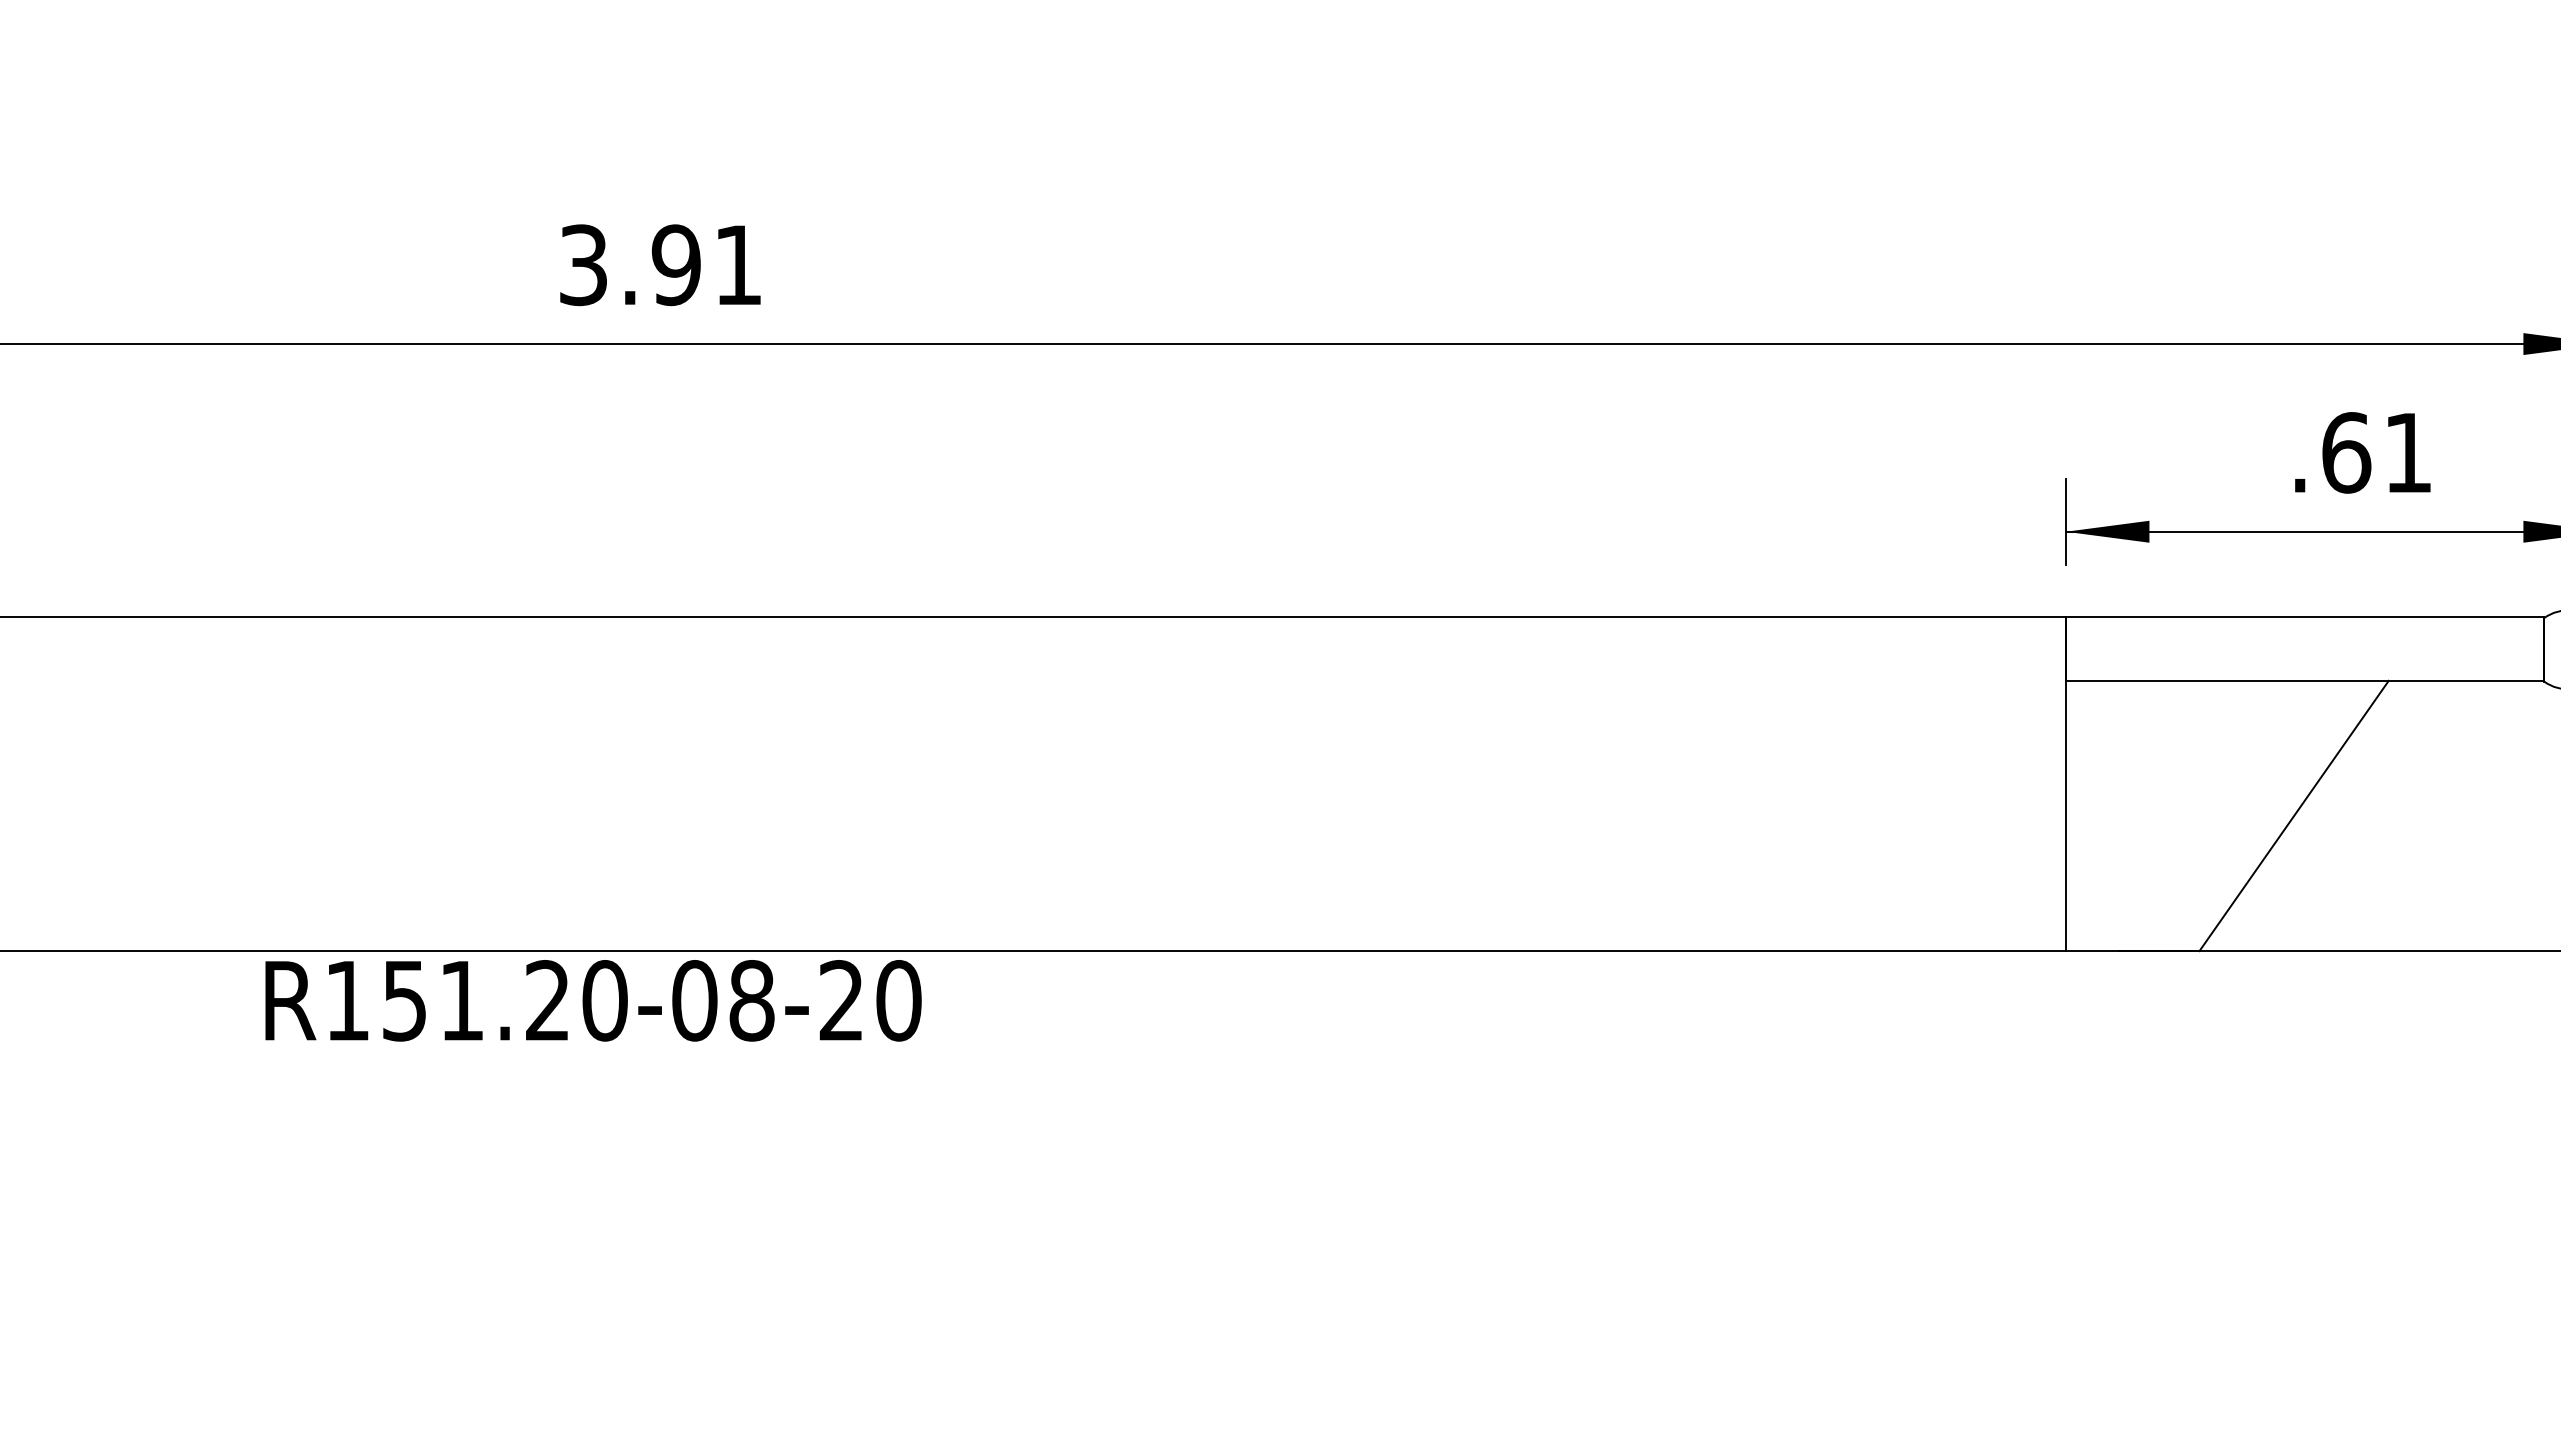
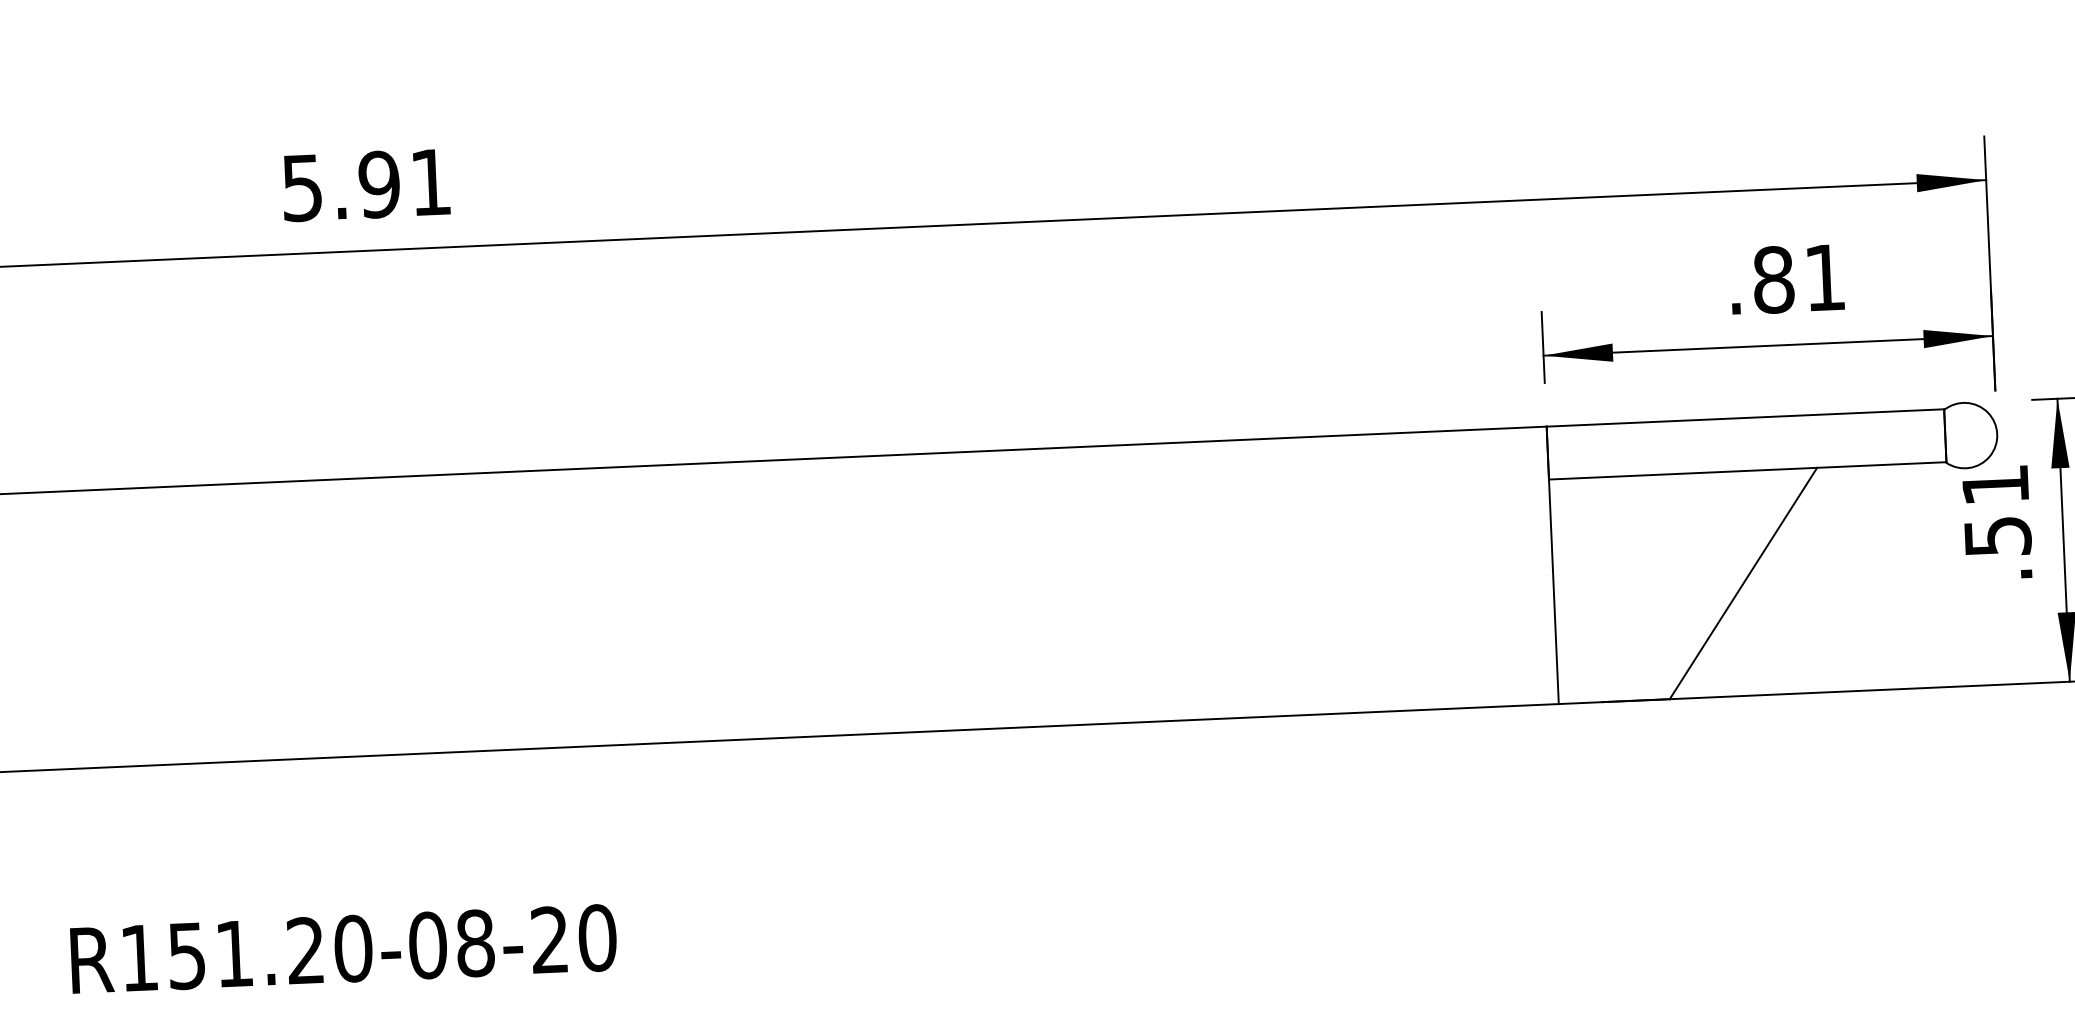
text: (583, 264) -> (302, 187), 3.91 -> 5.91
text: (2346, 452) -> (1773, 279), .61 -> .81
text: (593, 1000) -> (343, 948), moved

